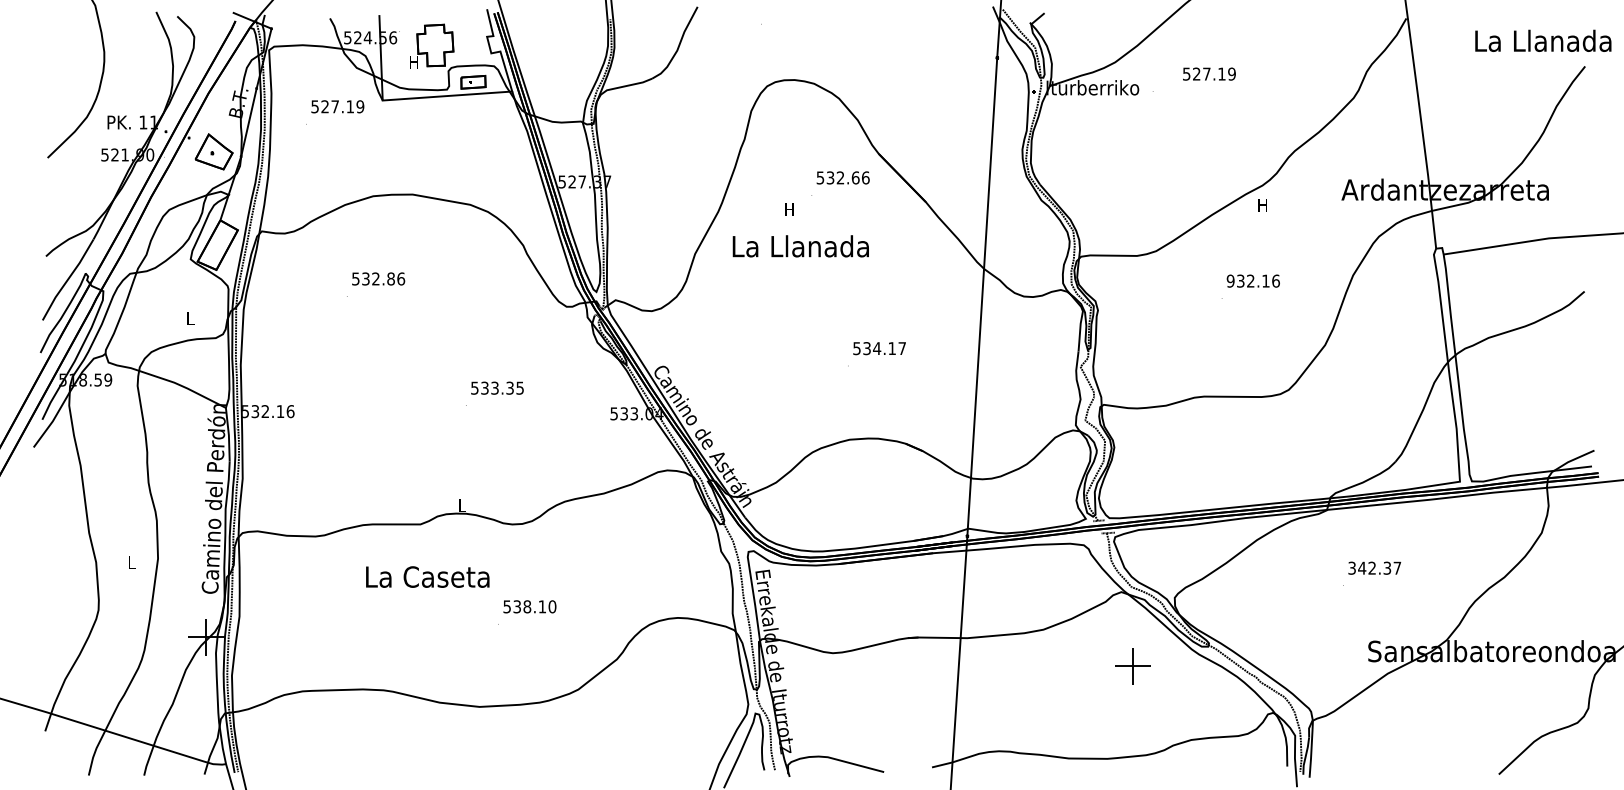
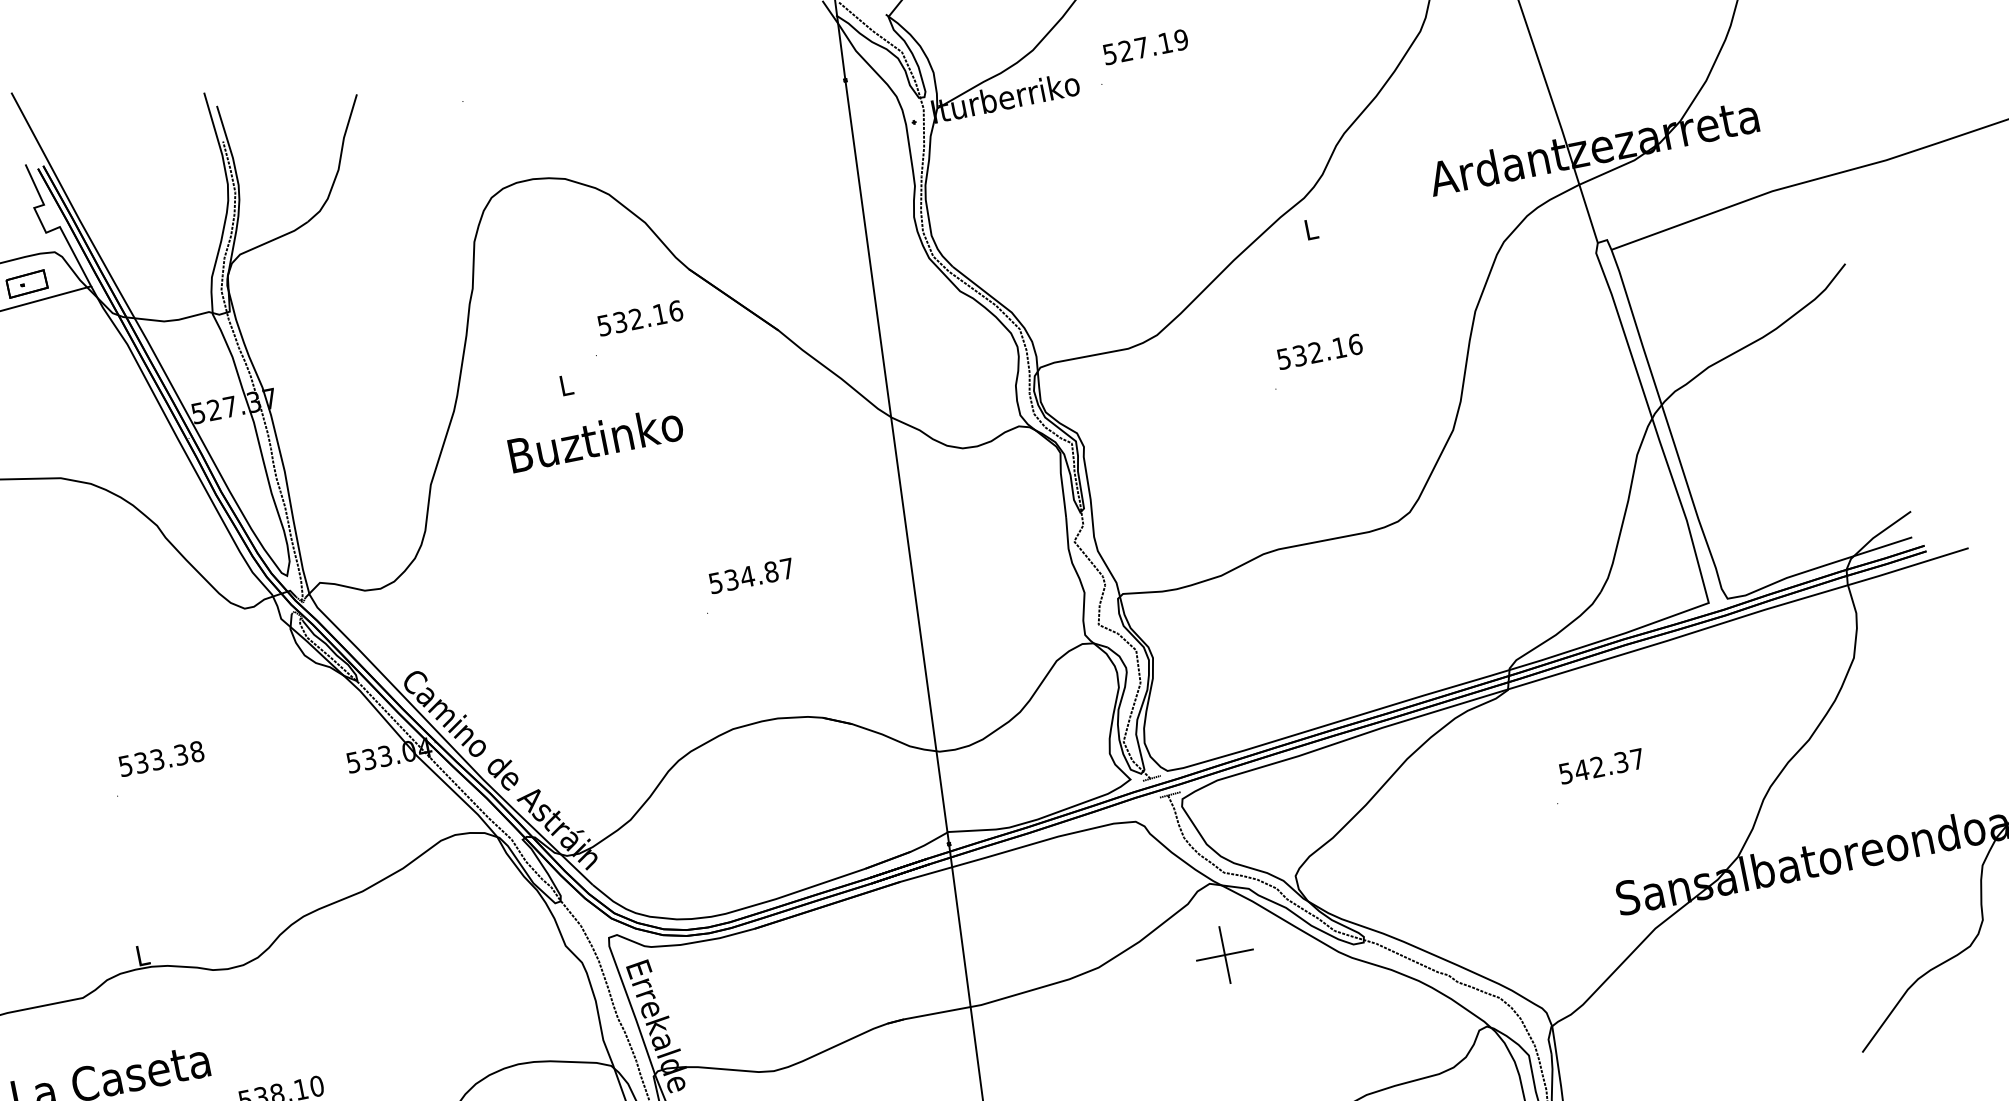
text: (1209, 73) -> (1145, 46), moved
text: (855, 177) -> (659, 313), 532.66 -> 532.16
text: (1262, 205) -> (1310, 229), H -> L
text: (789, 209) -> (565, 385), H -> L
text: (800, 246) -> (594, 439), La Llanada -> Buztinko
text: (1230, 280) -> (1283, 358), 932.16 -> 532.16
text: (892, 348) -> (771, 571), 534.17 -> 534.87
text: (520, 387) -> (197, 750), 533.35 -> 533.38
text: (1351, 567) -> (1564, 772), 342.37 -> 542.37
part: (1132, 666) -> (1224, 955), moved

